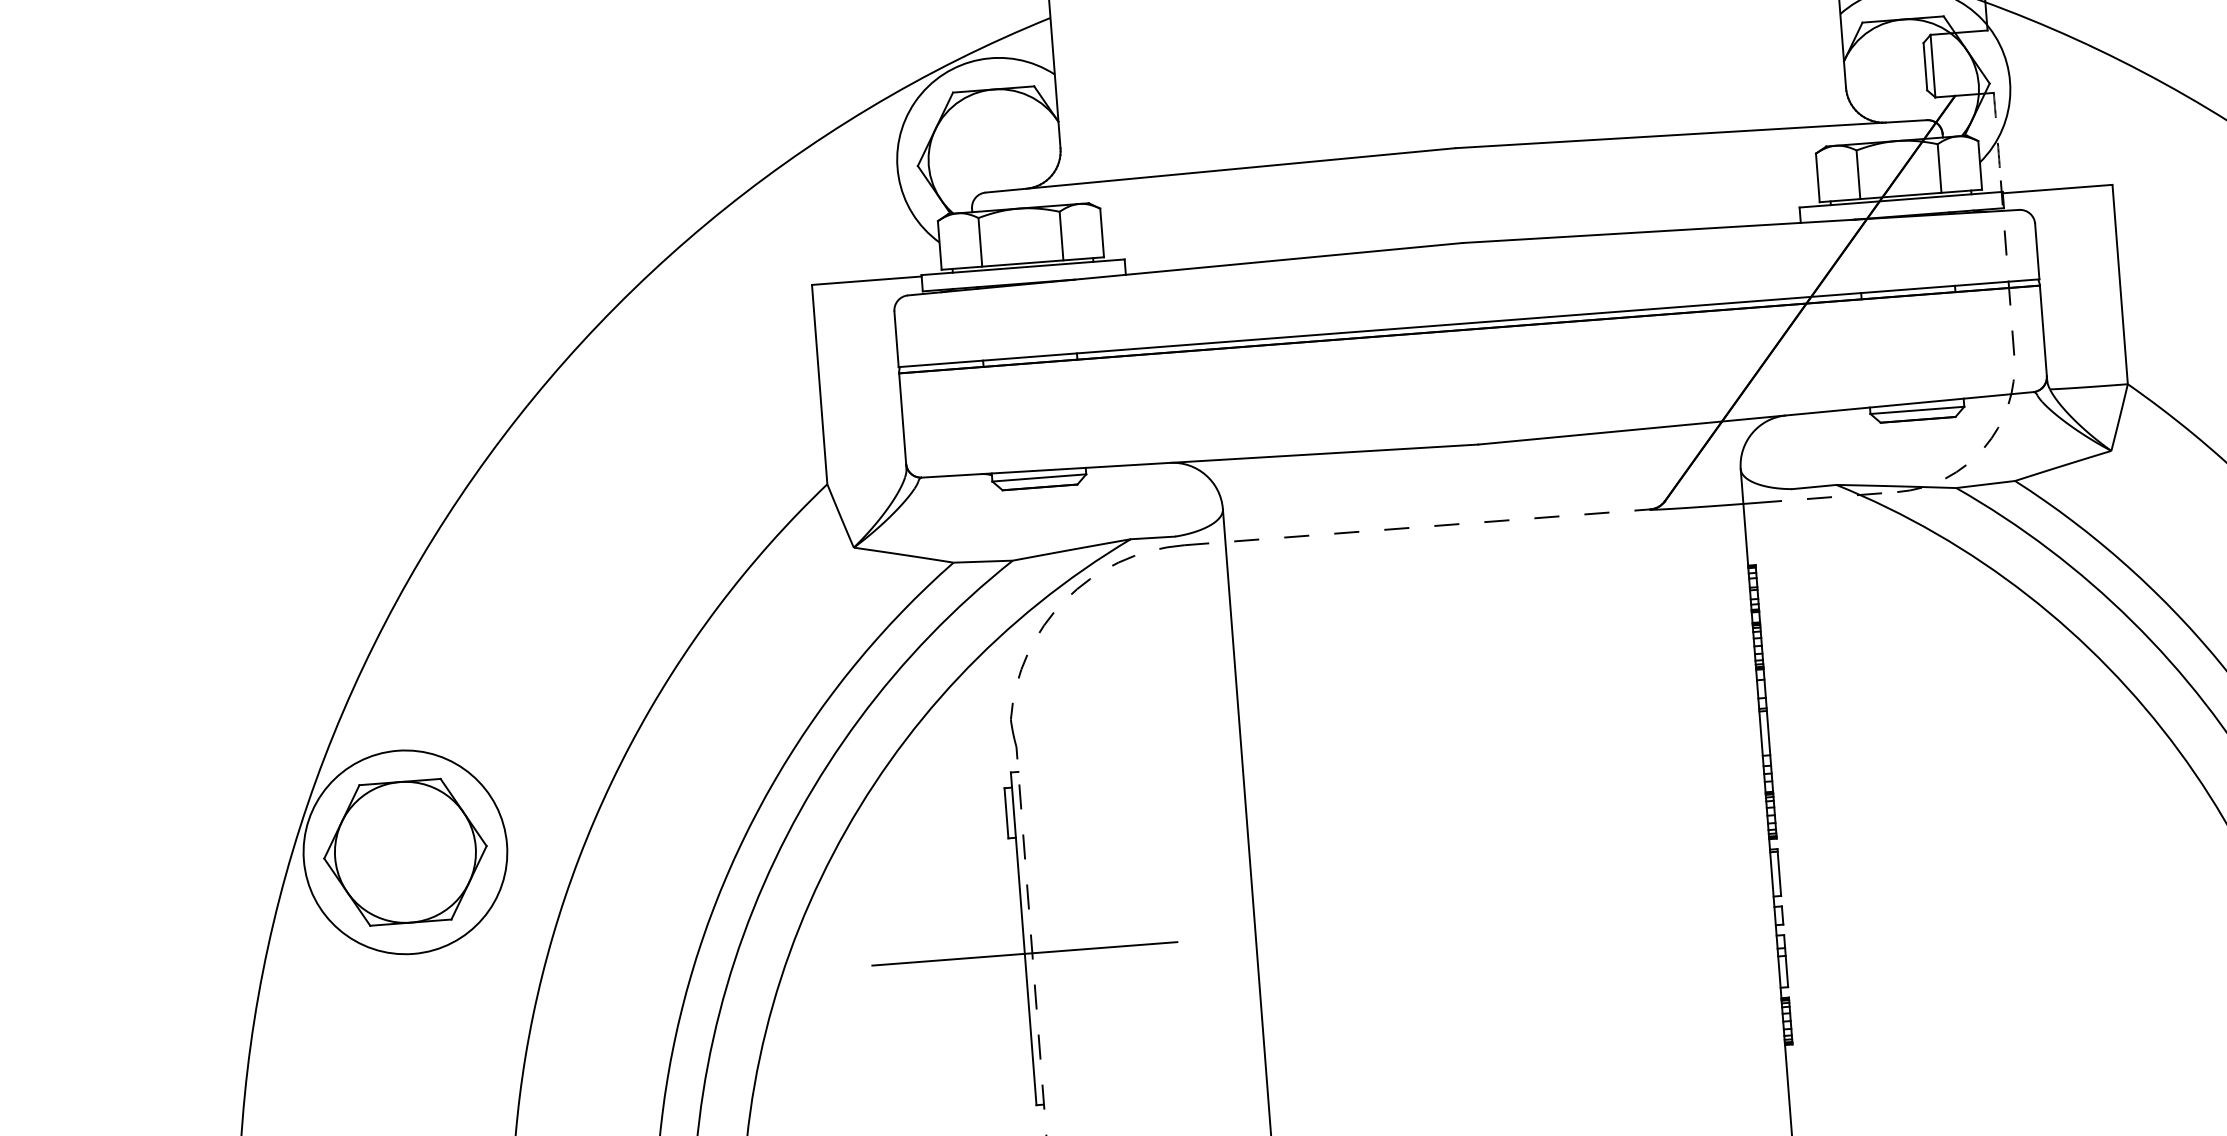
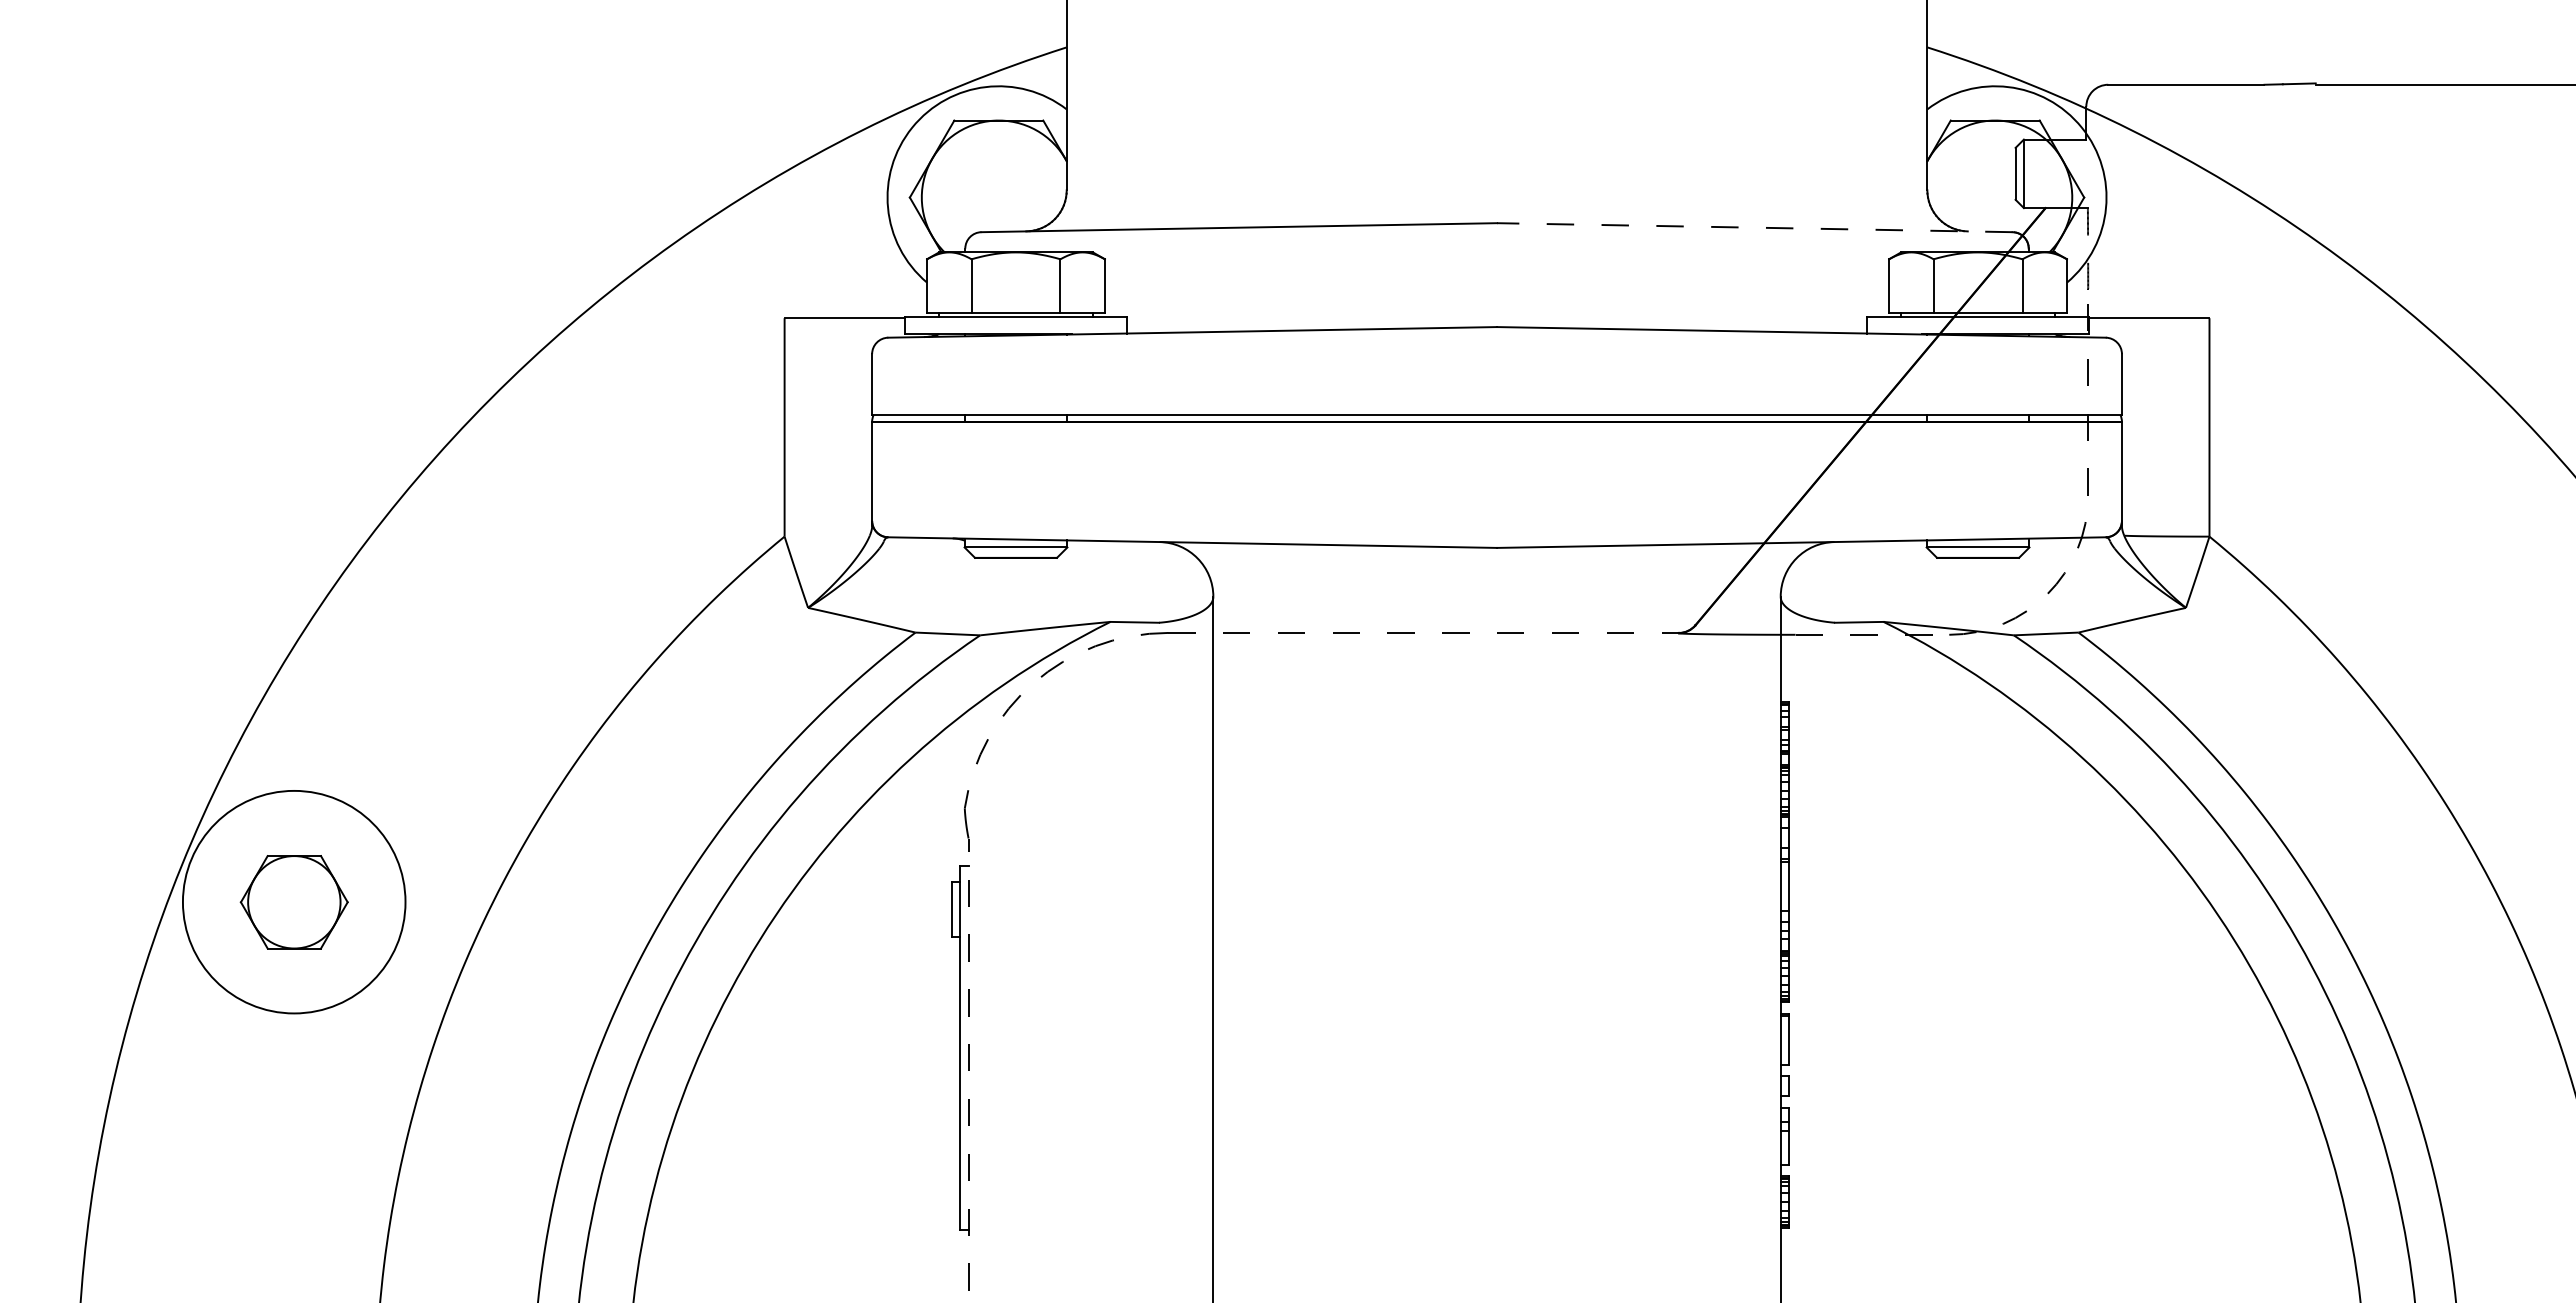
line: (1690, 134) -> (1754, 227), solid -> dashed
part: (405, 852) -> (294, 902), size x0.6
line: (1024, 953) -> (960, 1064), removed

